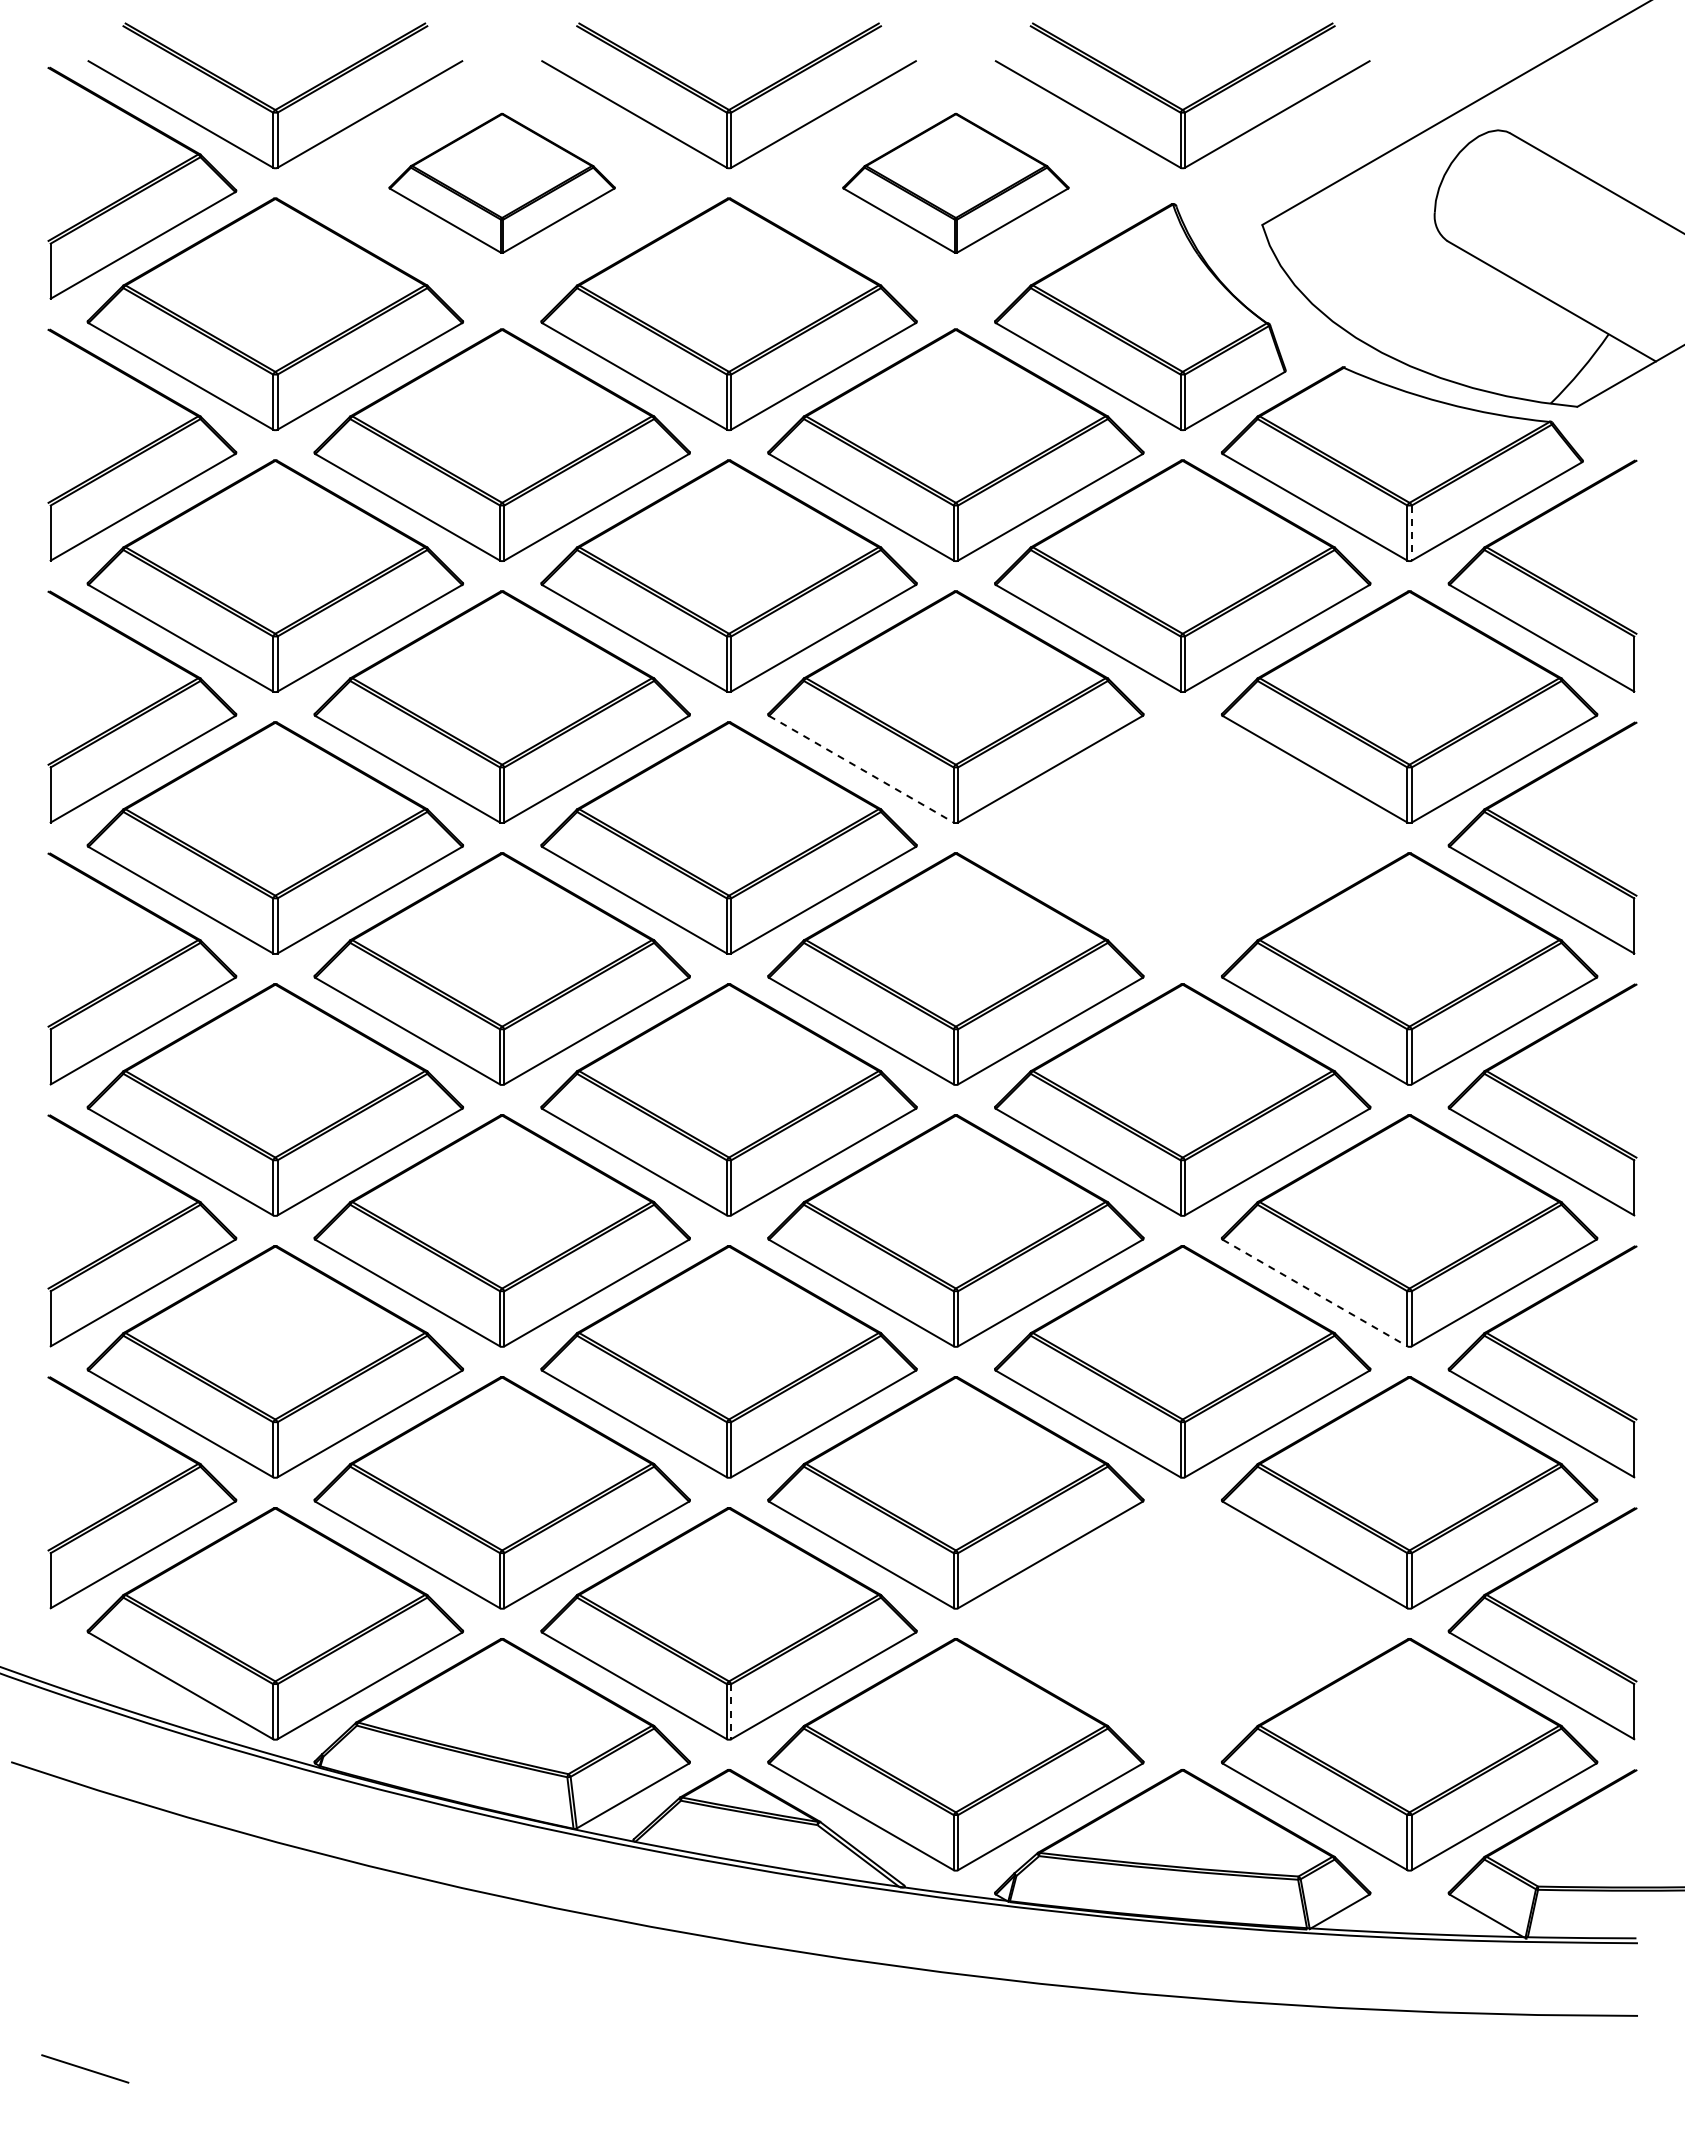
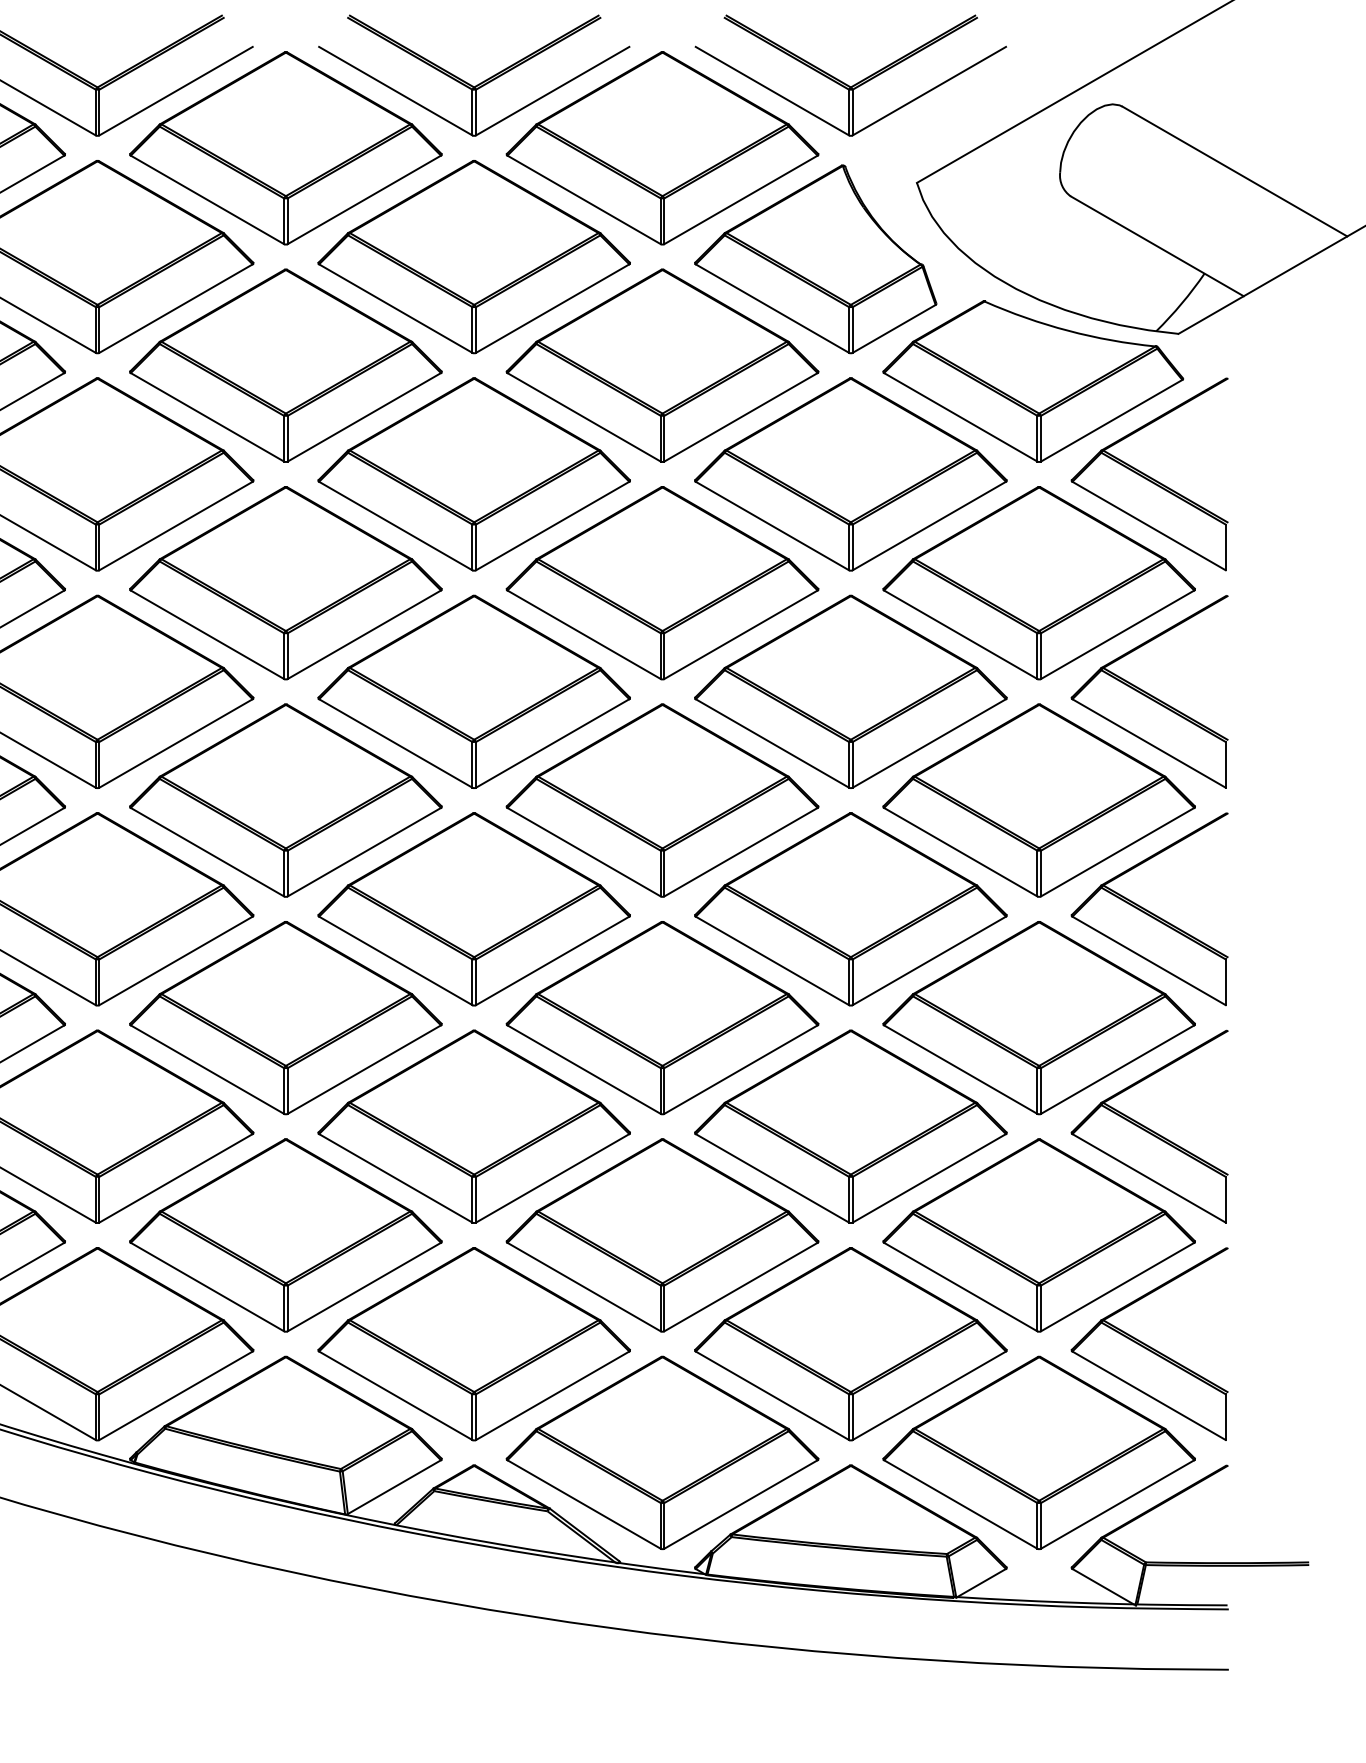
part: (501, 183) -> (285, 148), size x1.67
part: (955, 183) -> (662, 148), size x1.67
line: (1411, 533) -> (1040, 439), dashed -> solid
line: (861, 769) -> (584, 634), dashed -> solid
part: (1182, 837) -> (850, 691), added
line: (1315, 1293) -> (961, 1070), dashed -> solid
part: (1182, 1623) -> (850, 1343), added
line: (731, 1711) -> (476, 1417), dashed -> solid

